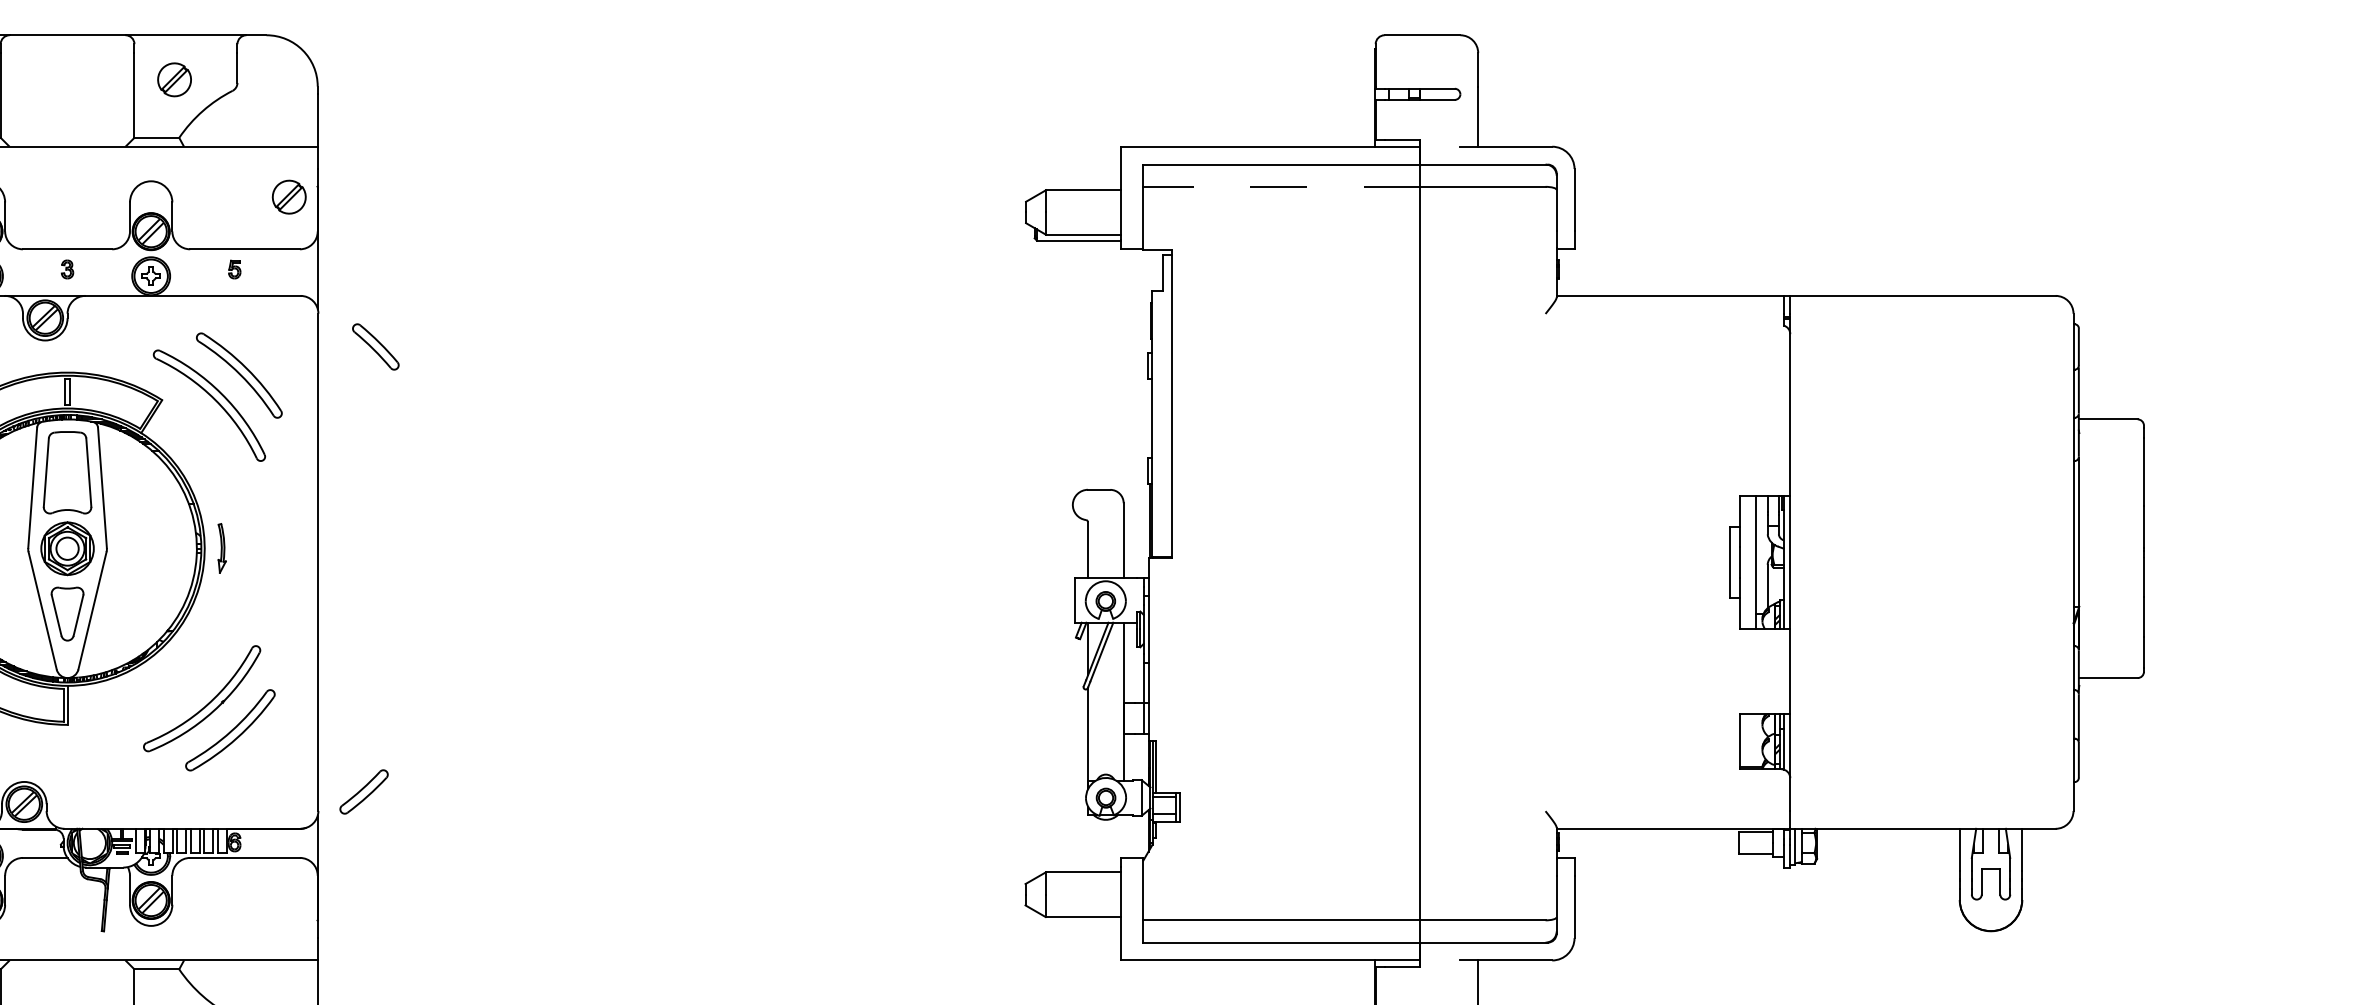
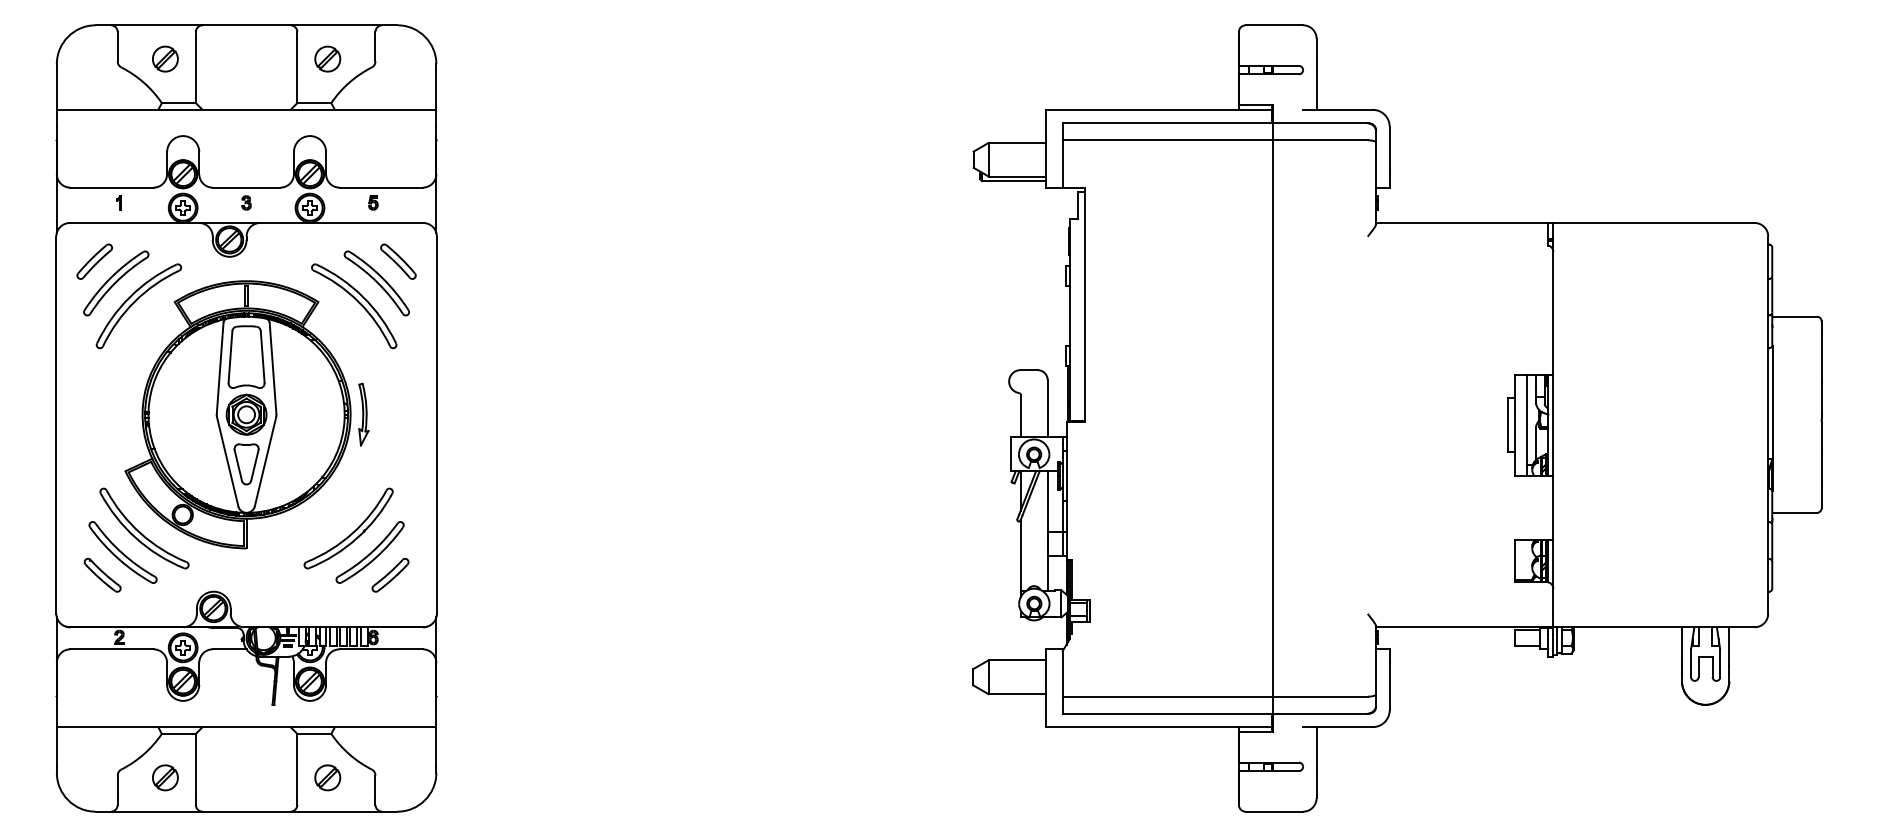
line: (1281, 187) -> (1167, 140), dashed -> solid
part: (288, 196) -> (414, 147), removed
part: (375, 346) -> (398, 261), moved
part: (221, 548) -> (363, 414), size x1.67
part: (364, 792) -> (390, 575), moved

